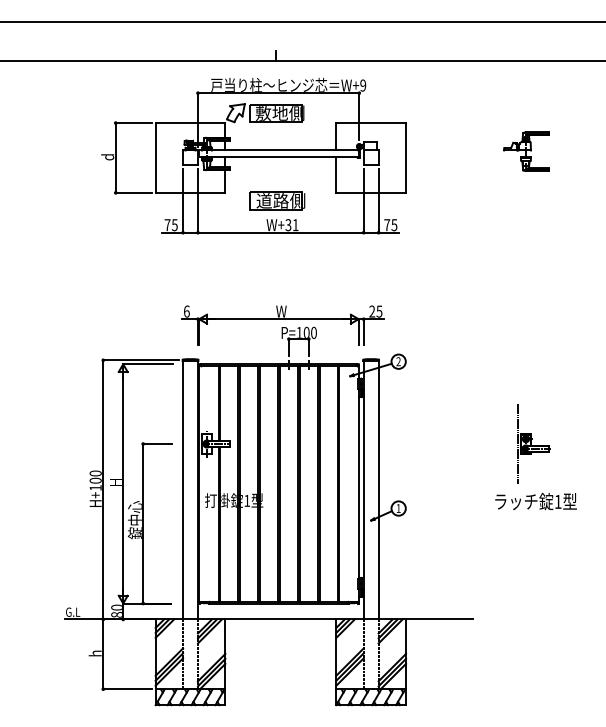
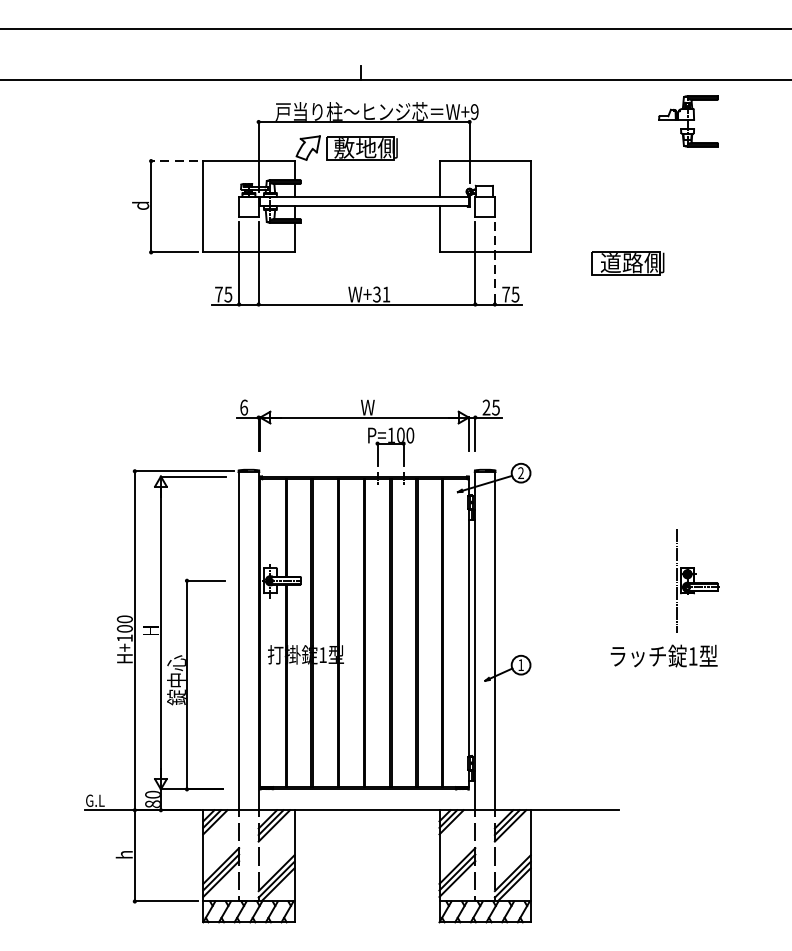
line: (133, 123) -> (174, 161), solid -> dashed
part: (526, 151) -> (688, 121), moved
part: (277, 200) -> (628, 262), moved
line: (378, 201) -> (494, 263), solid -> dashed
text: (535, 501) -> (663, 655), moved

